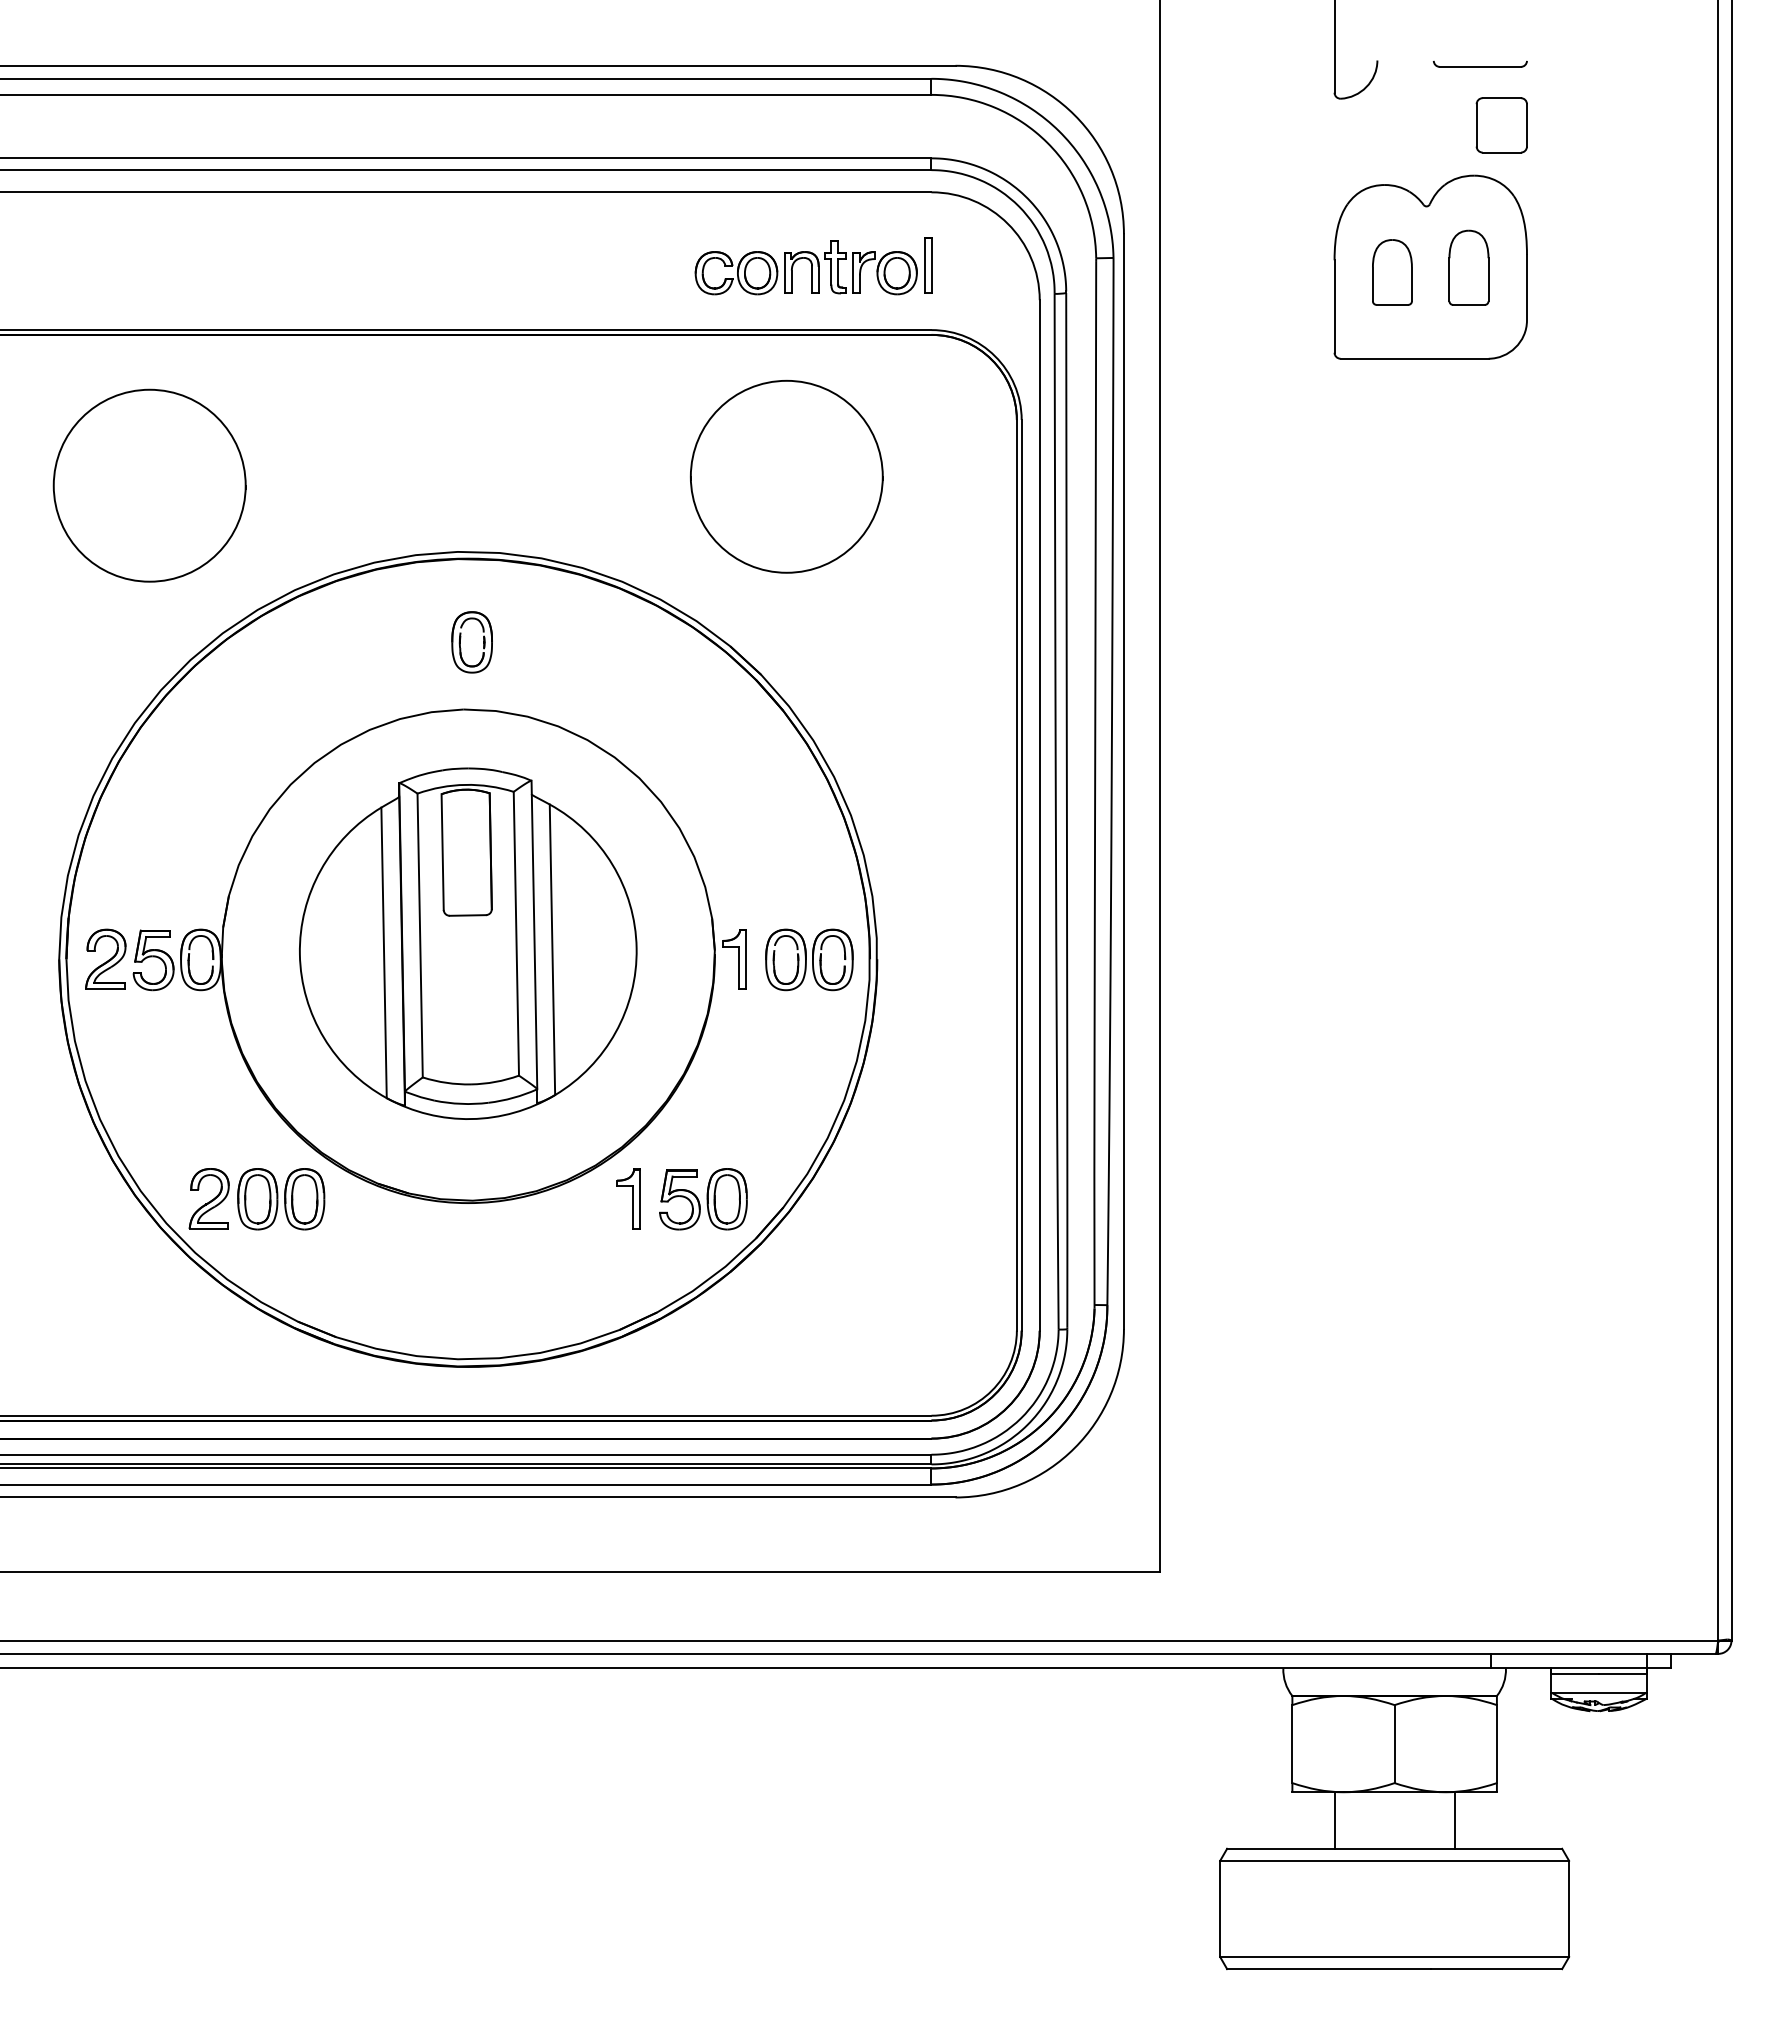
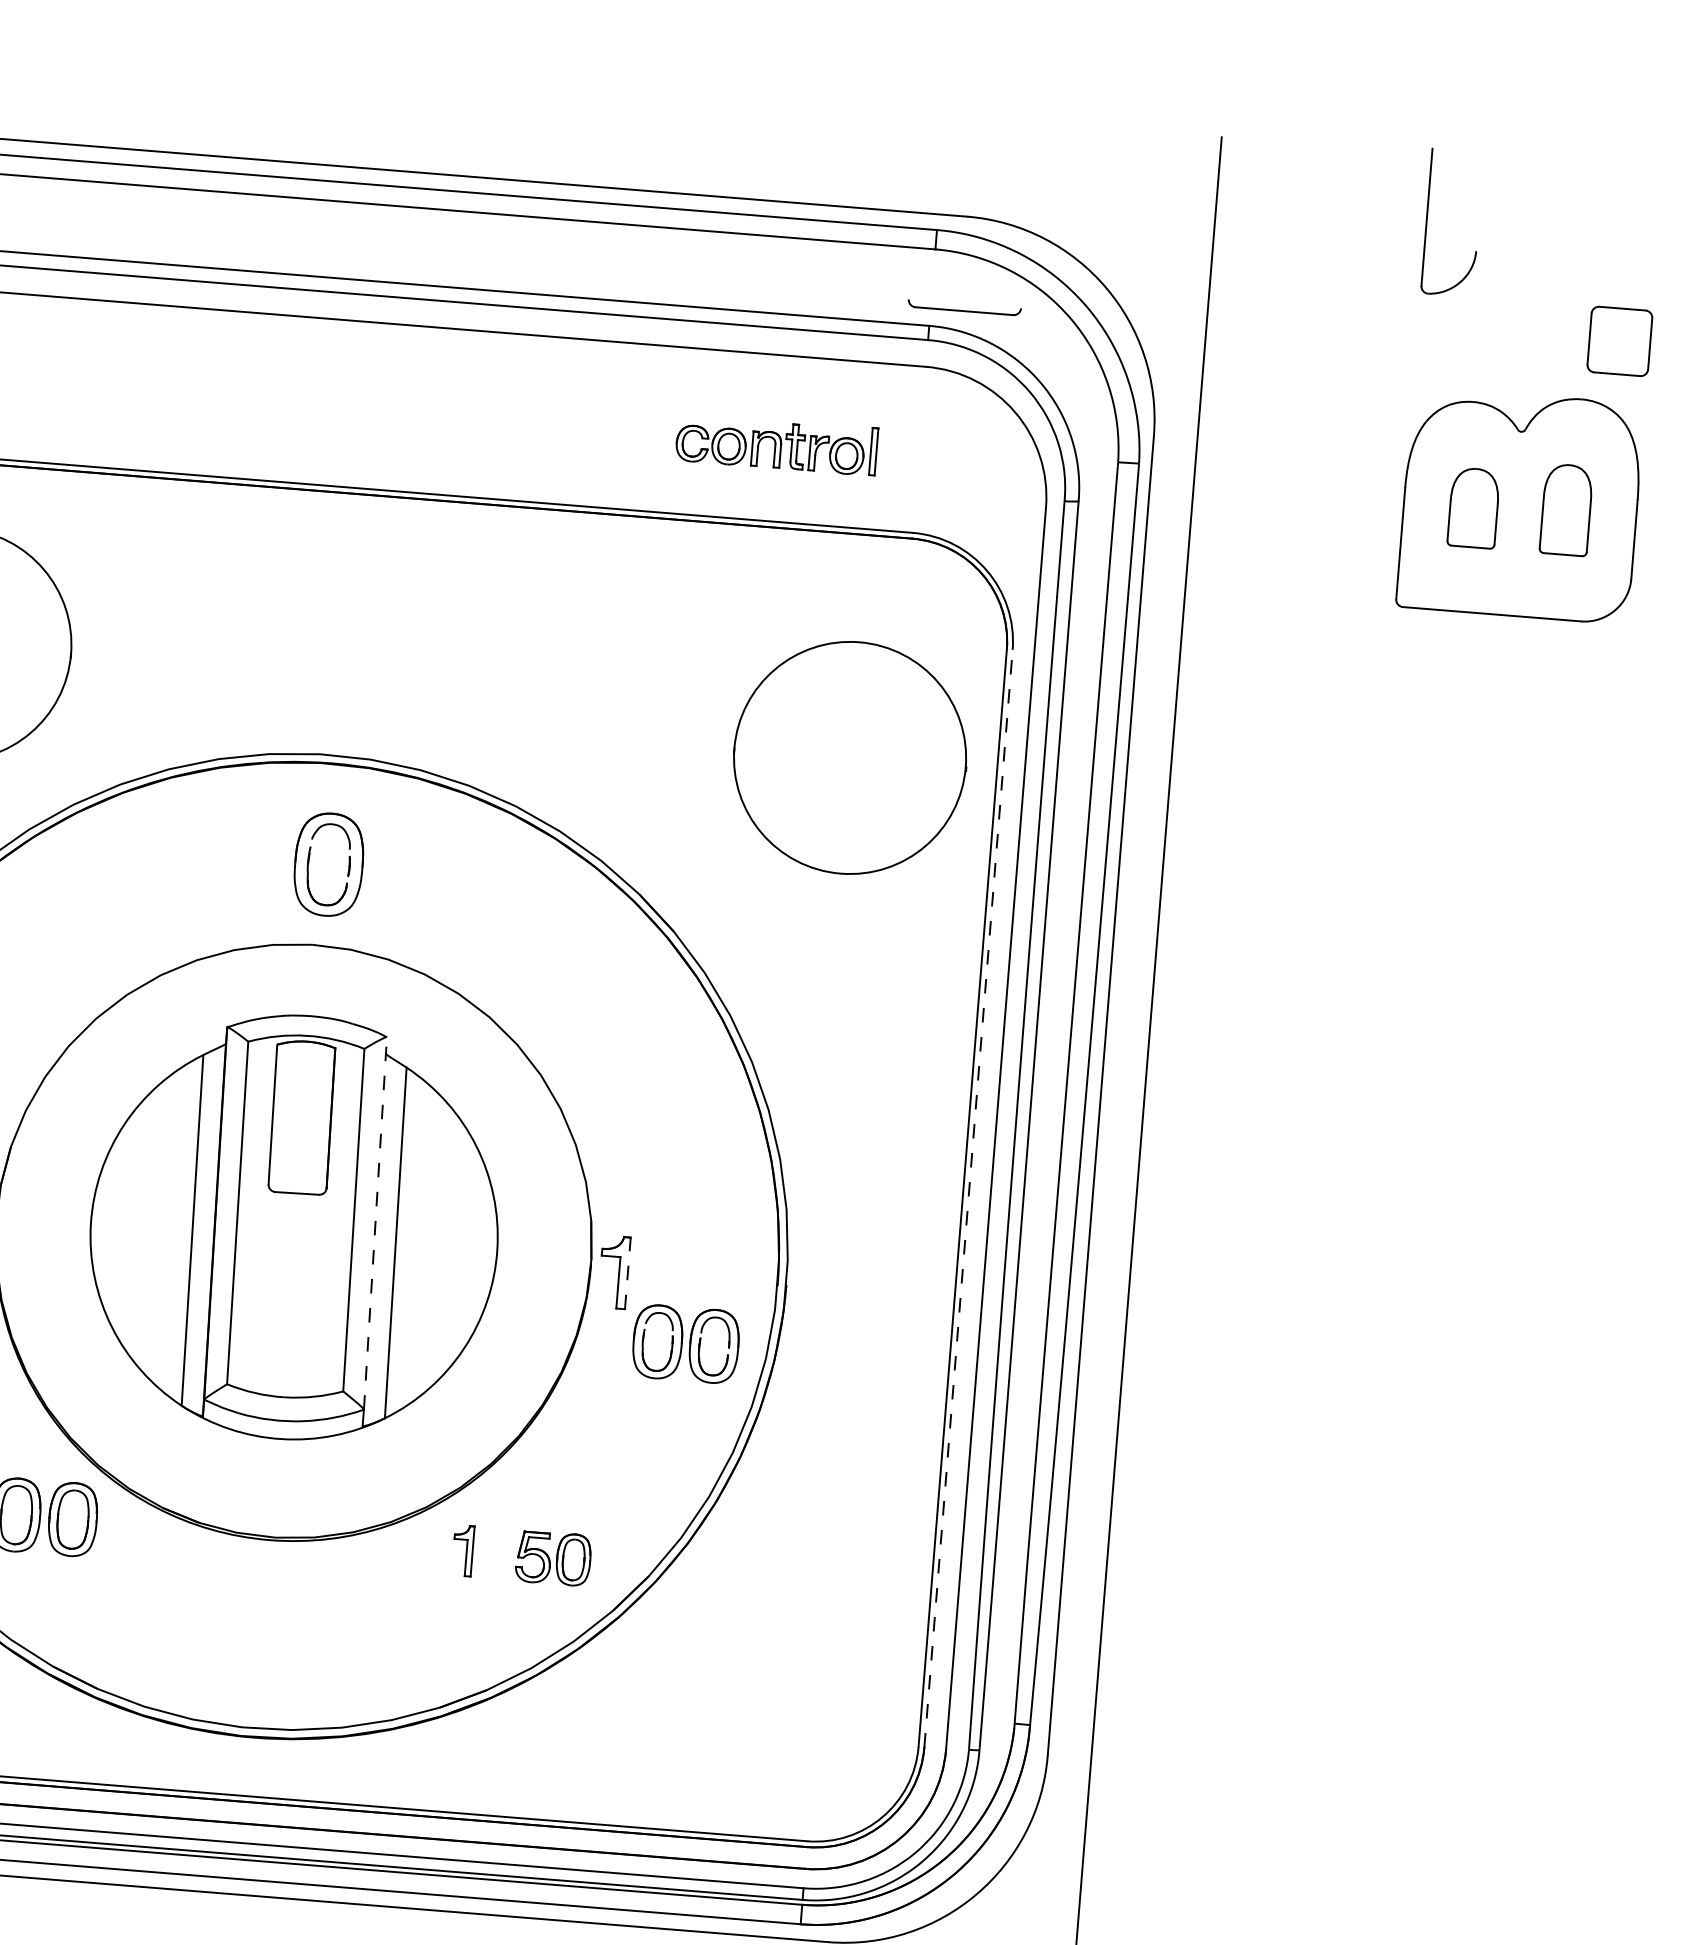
part: (1480, 63) -> (964, 307), moved
part: (813, 266) -> (776, 444), size x0.7
part: (786, 476) -> (849, 757), moved
part: (471, 642) -> (327, 864), size x1.4
line: (1021, 874) -> (968, 1197), solid -> dashed
line: (534, 934) -> (375, 1222), solid -> dashed
line: (745, 959) -> (627, 1273), solid -> dashed
part: (809, 959) -> (686, 1343), moved
part: (628, 1198) -> (463, 1550), size x0.7
part: (703, 1199) -> (553, 1558), size x0.7

